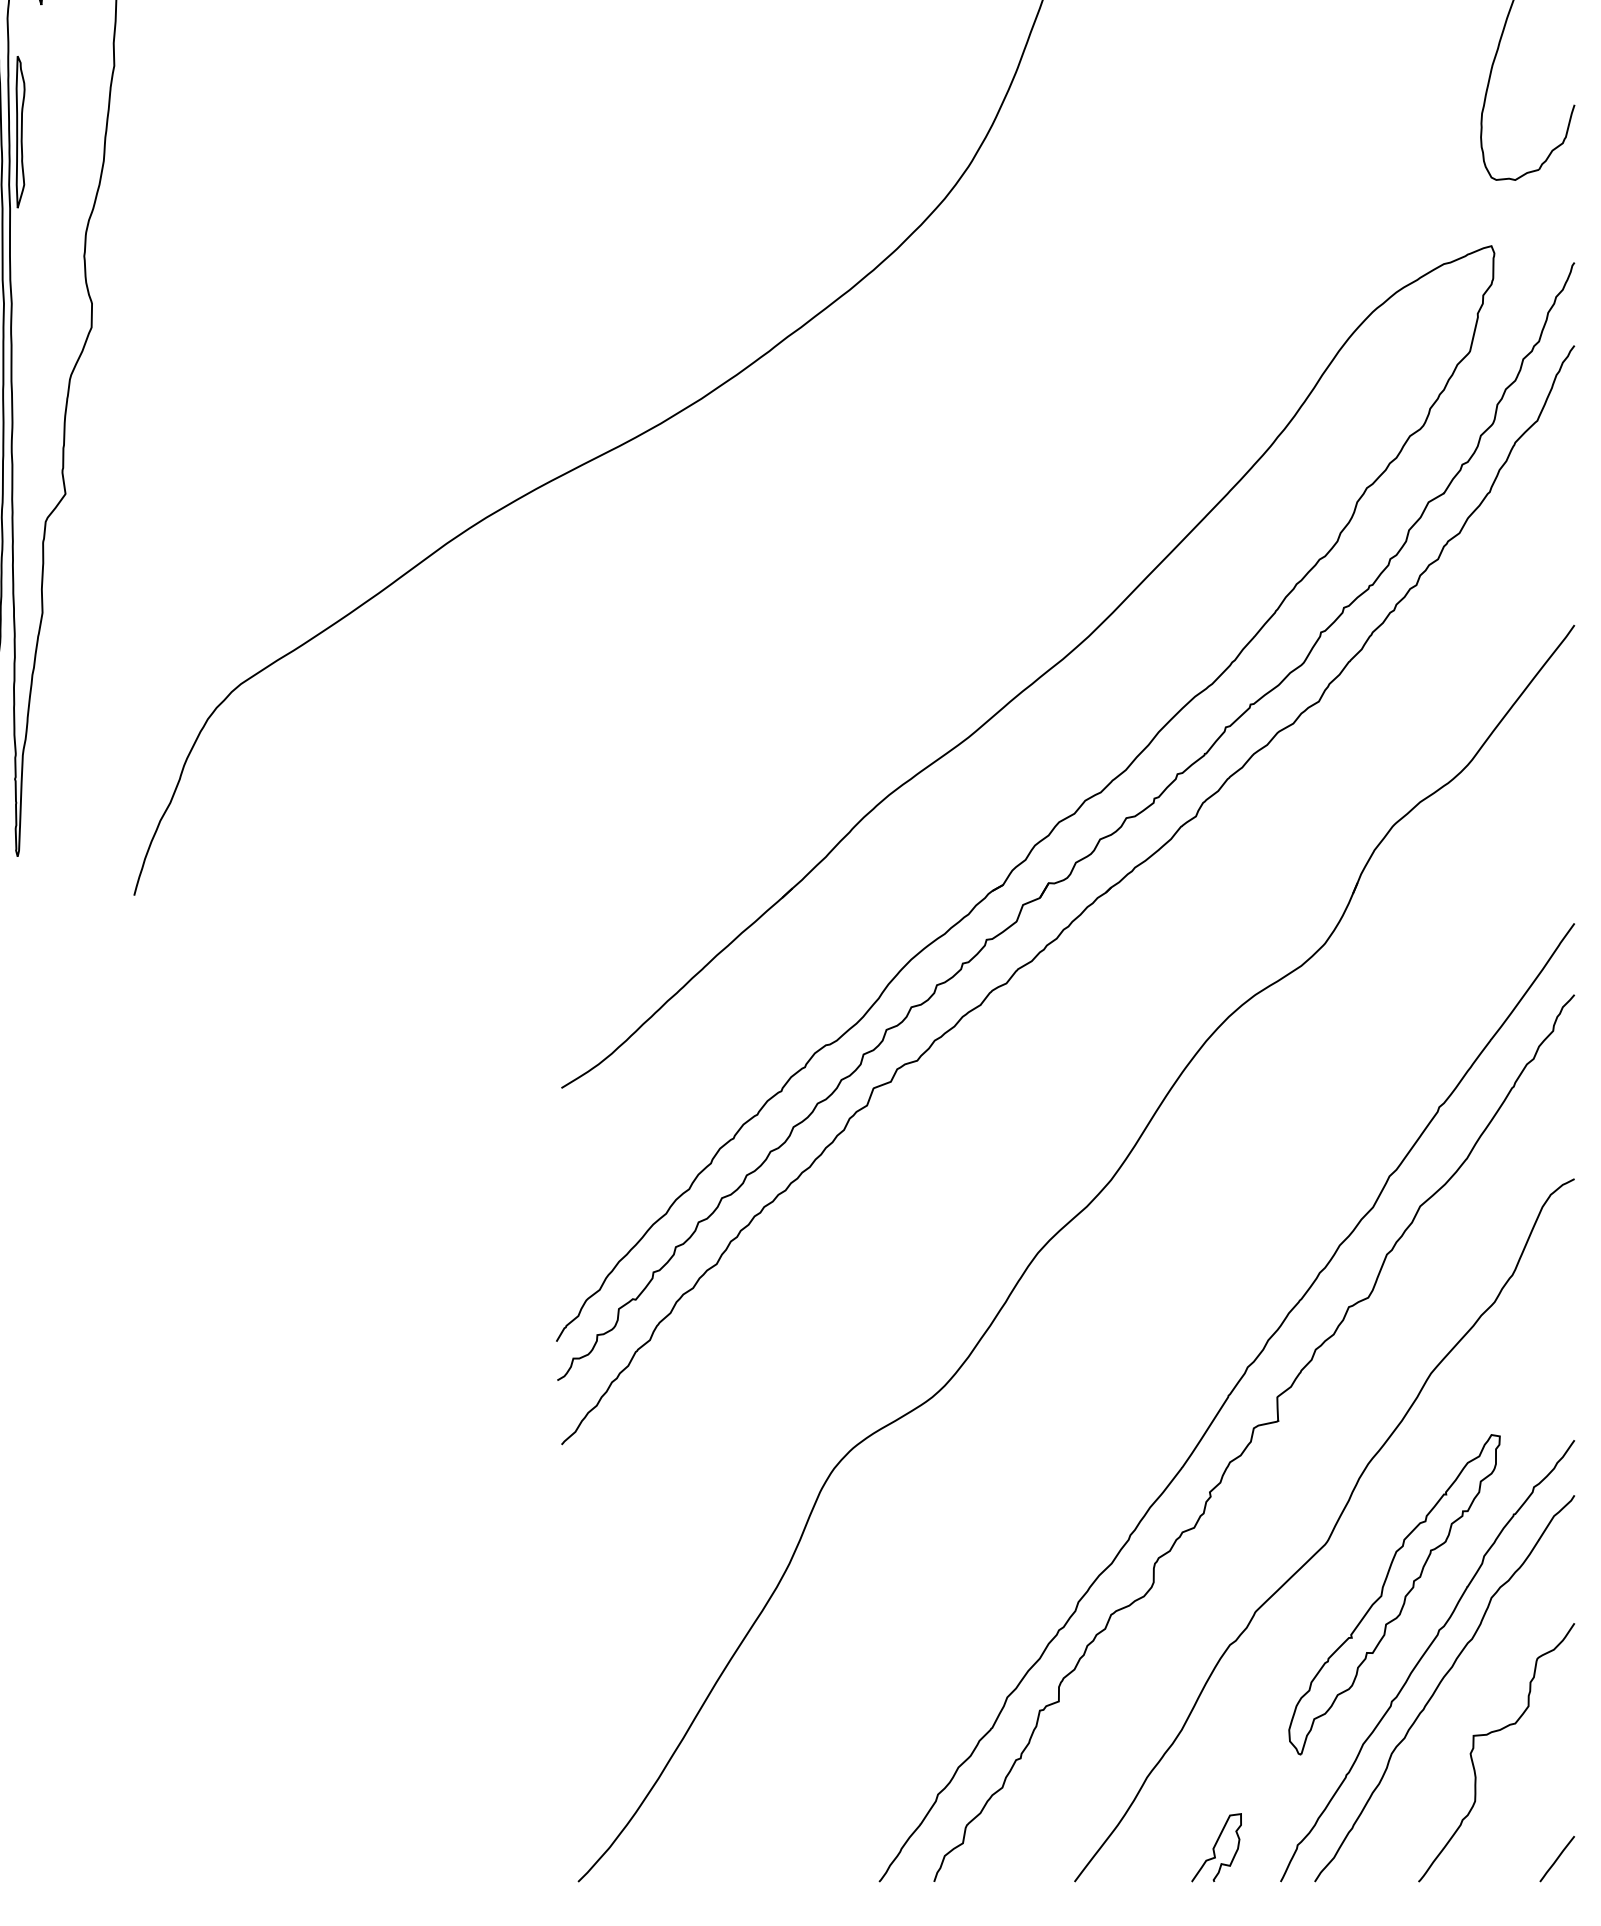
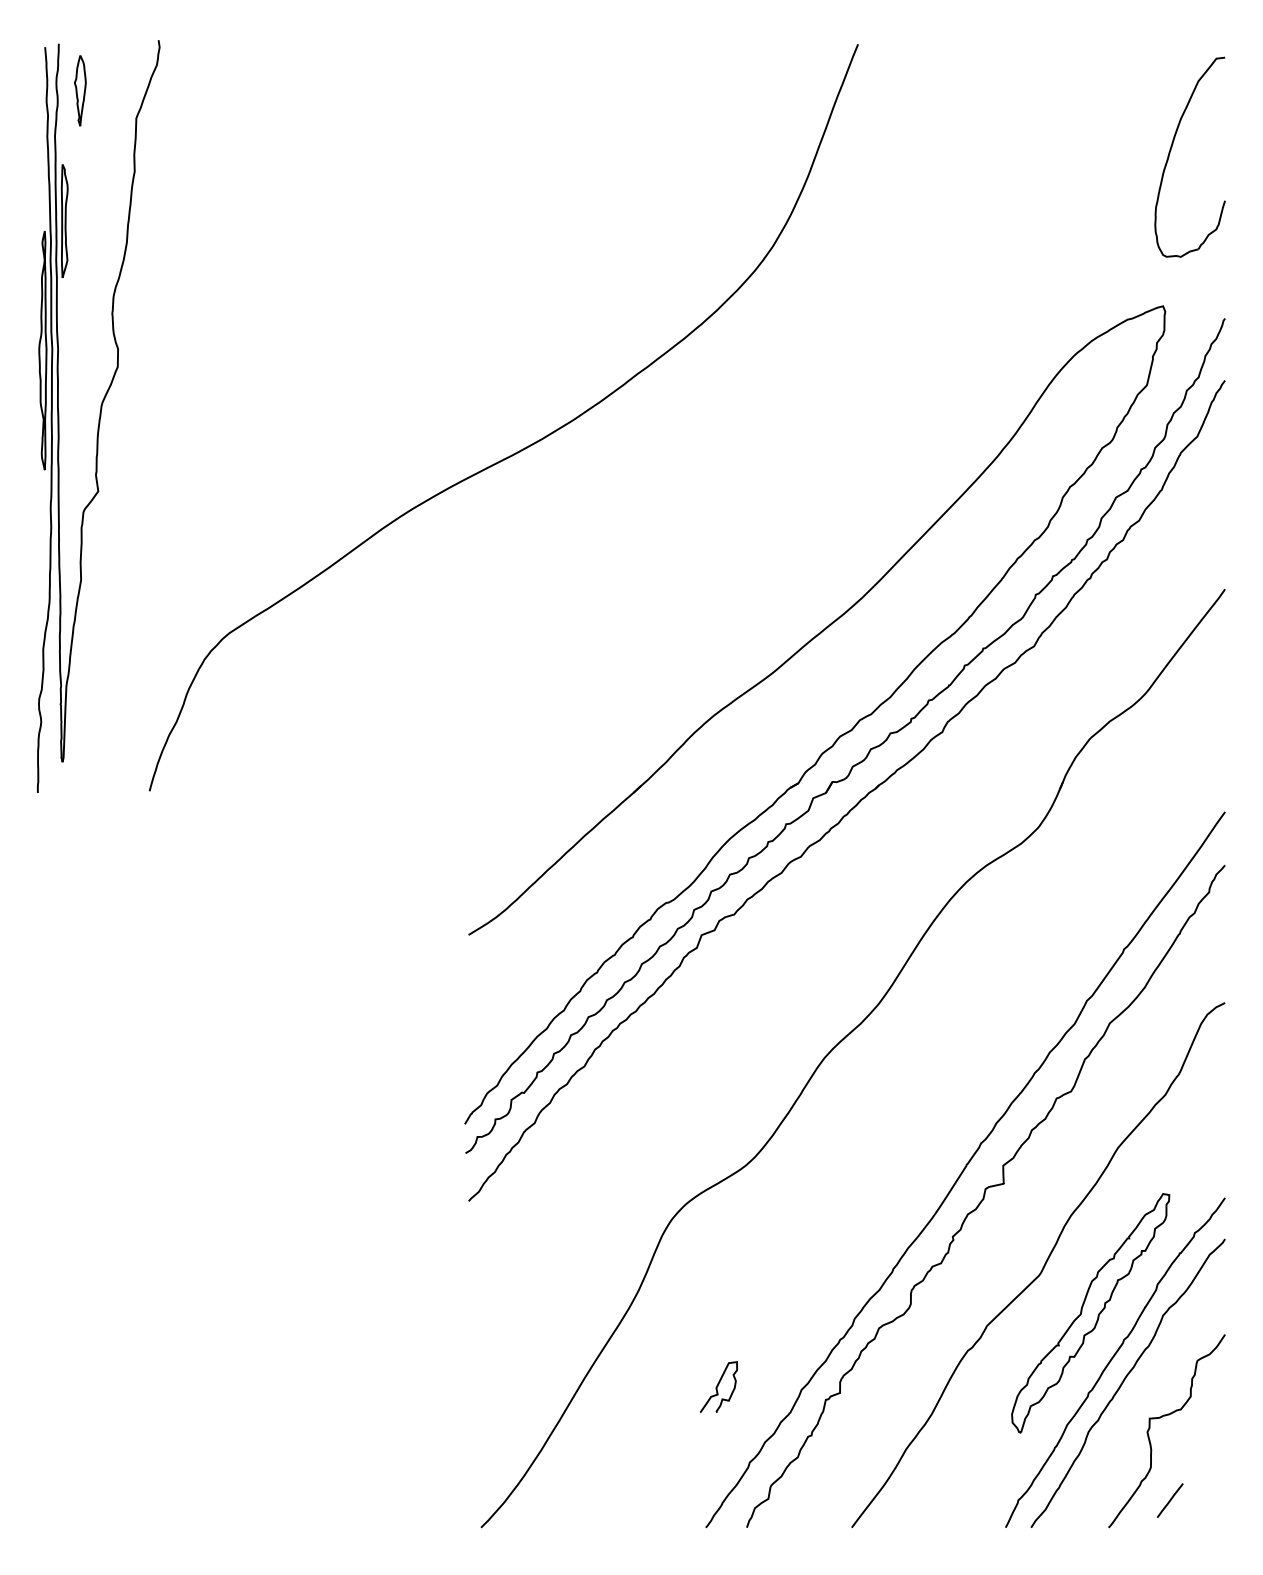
curve: (1216, 1846) -> (718, 1386), moved
line: (1556, 1858) -> (1169, 1500), moved

